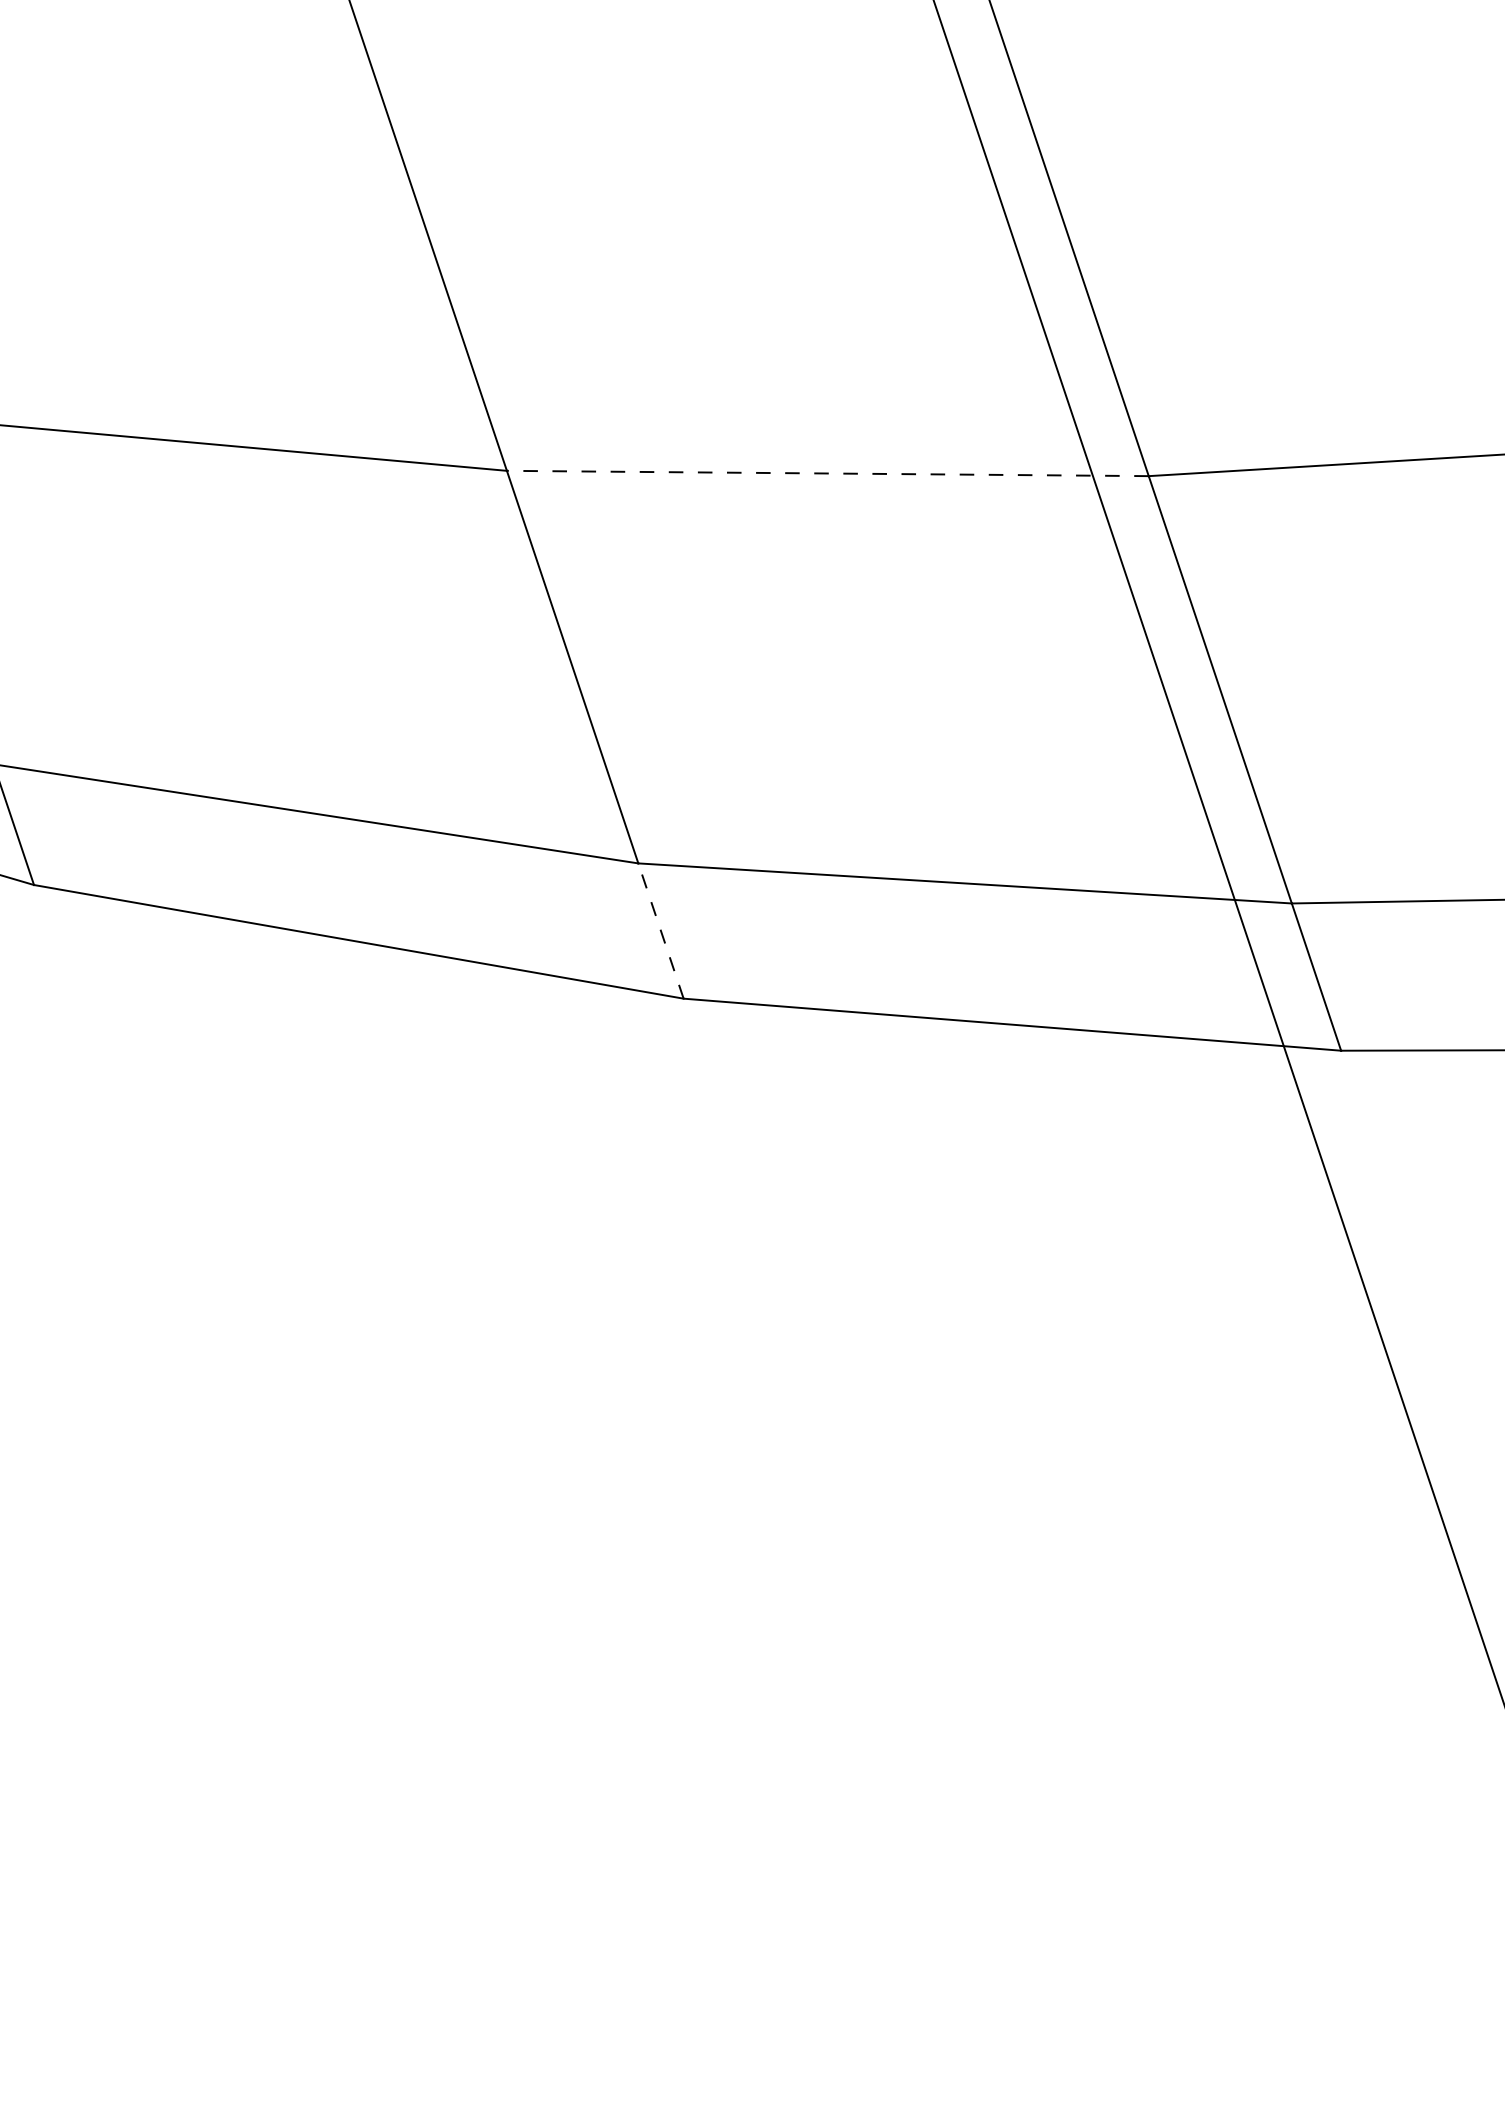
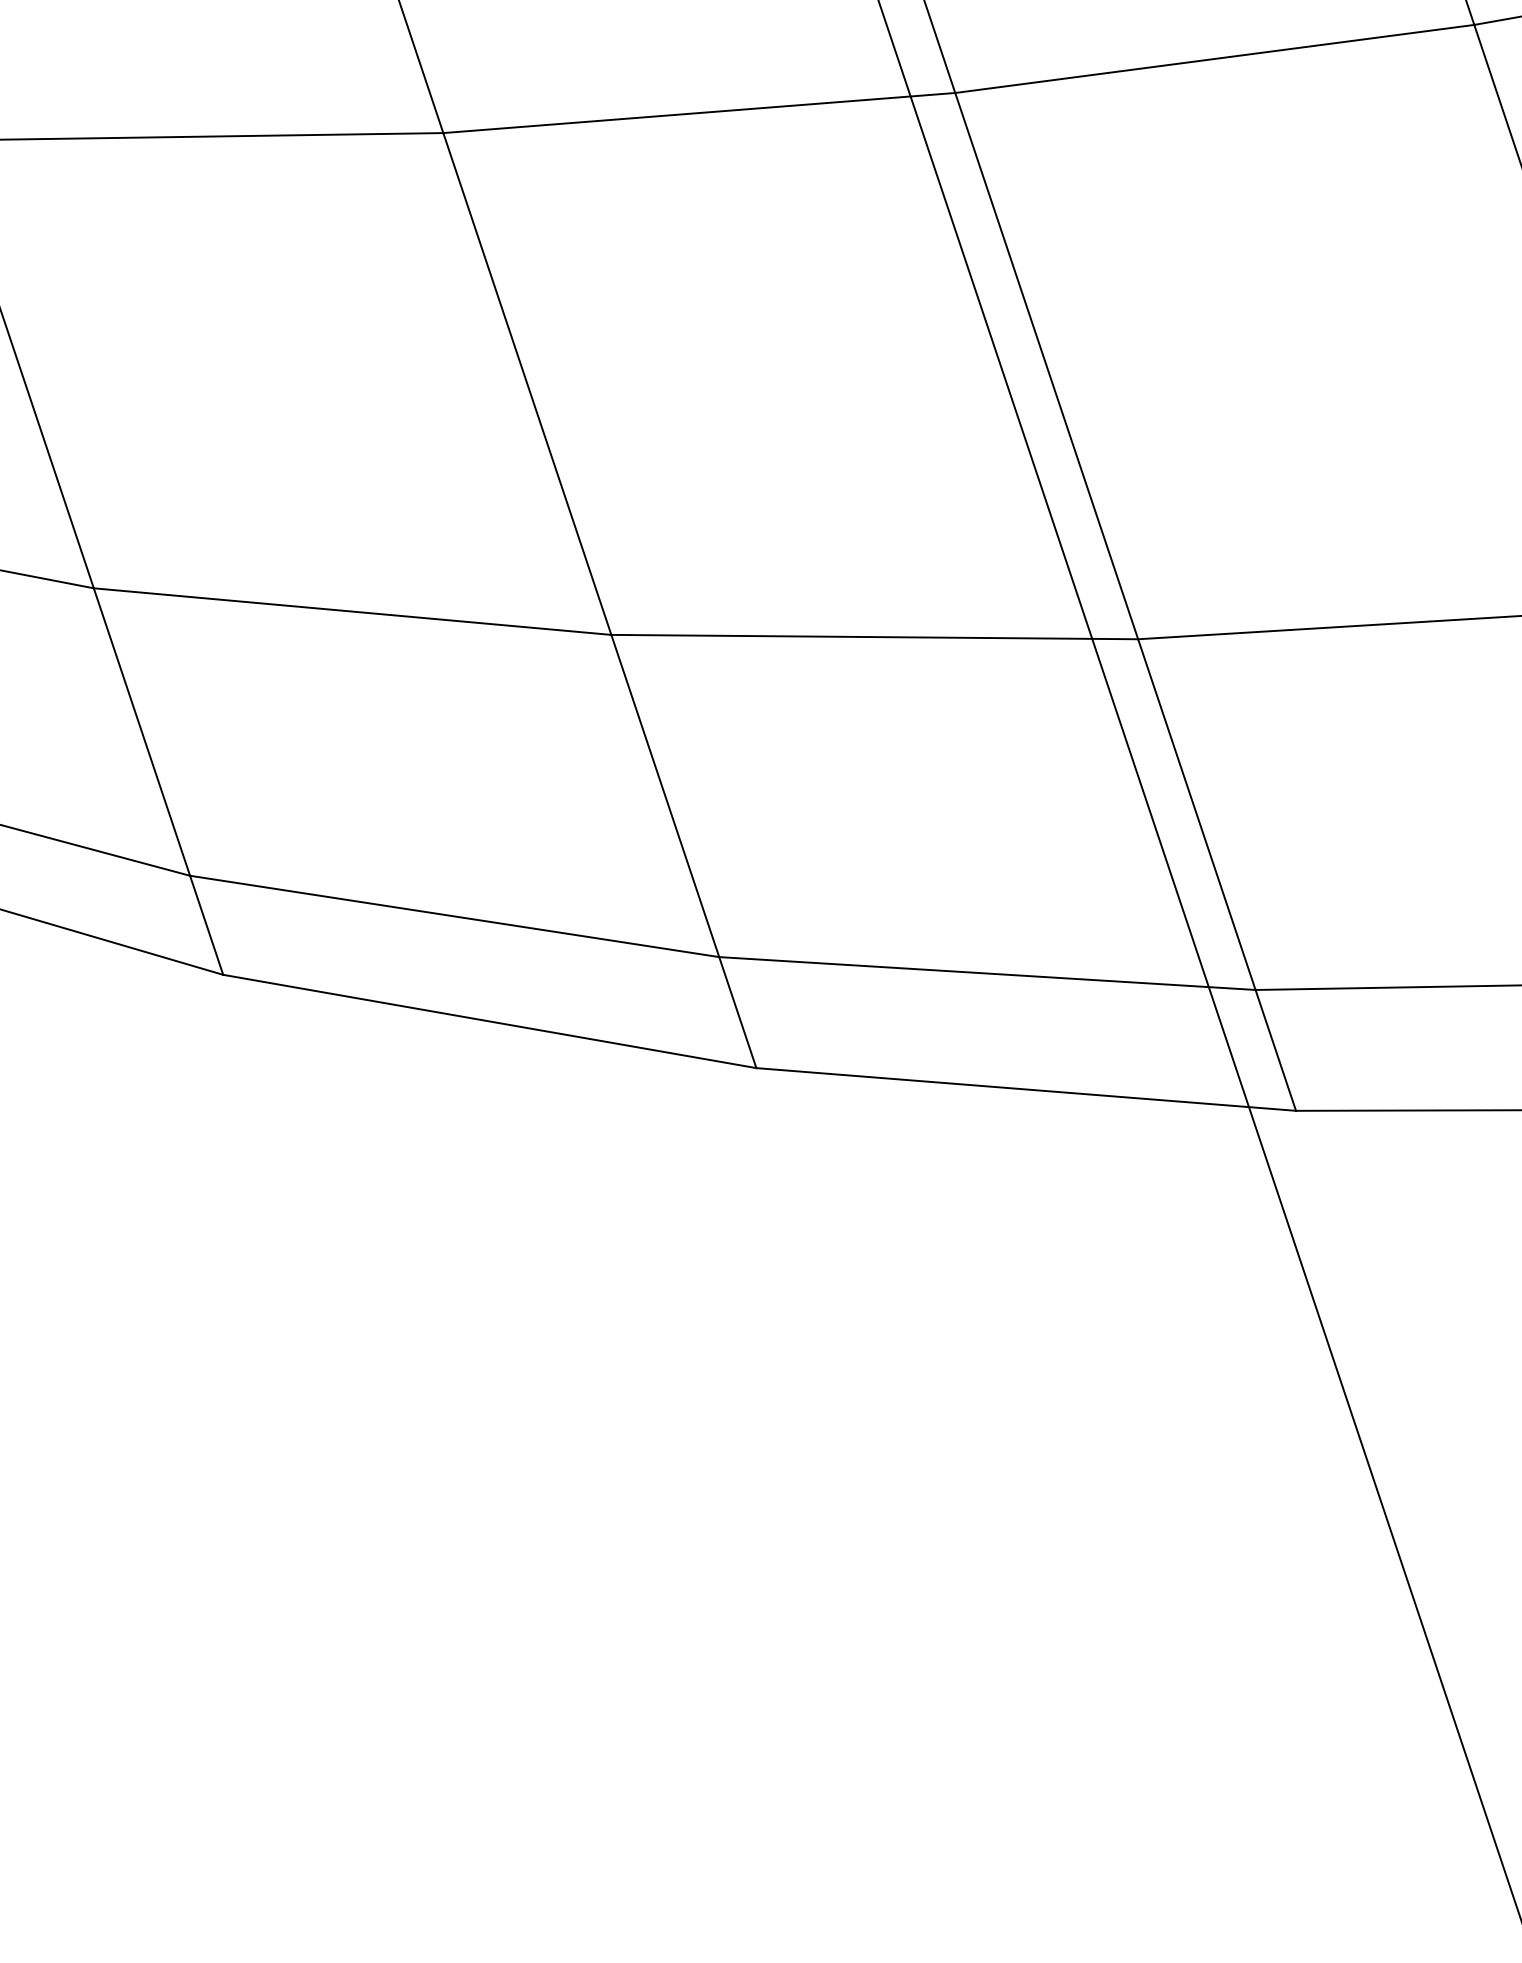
line: (827, 474) -> (874, 637), dashed -> solid
line: (660, 930) -> (737, 1012), dashed -> solid

